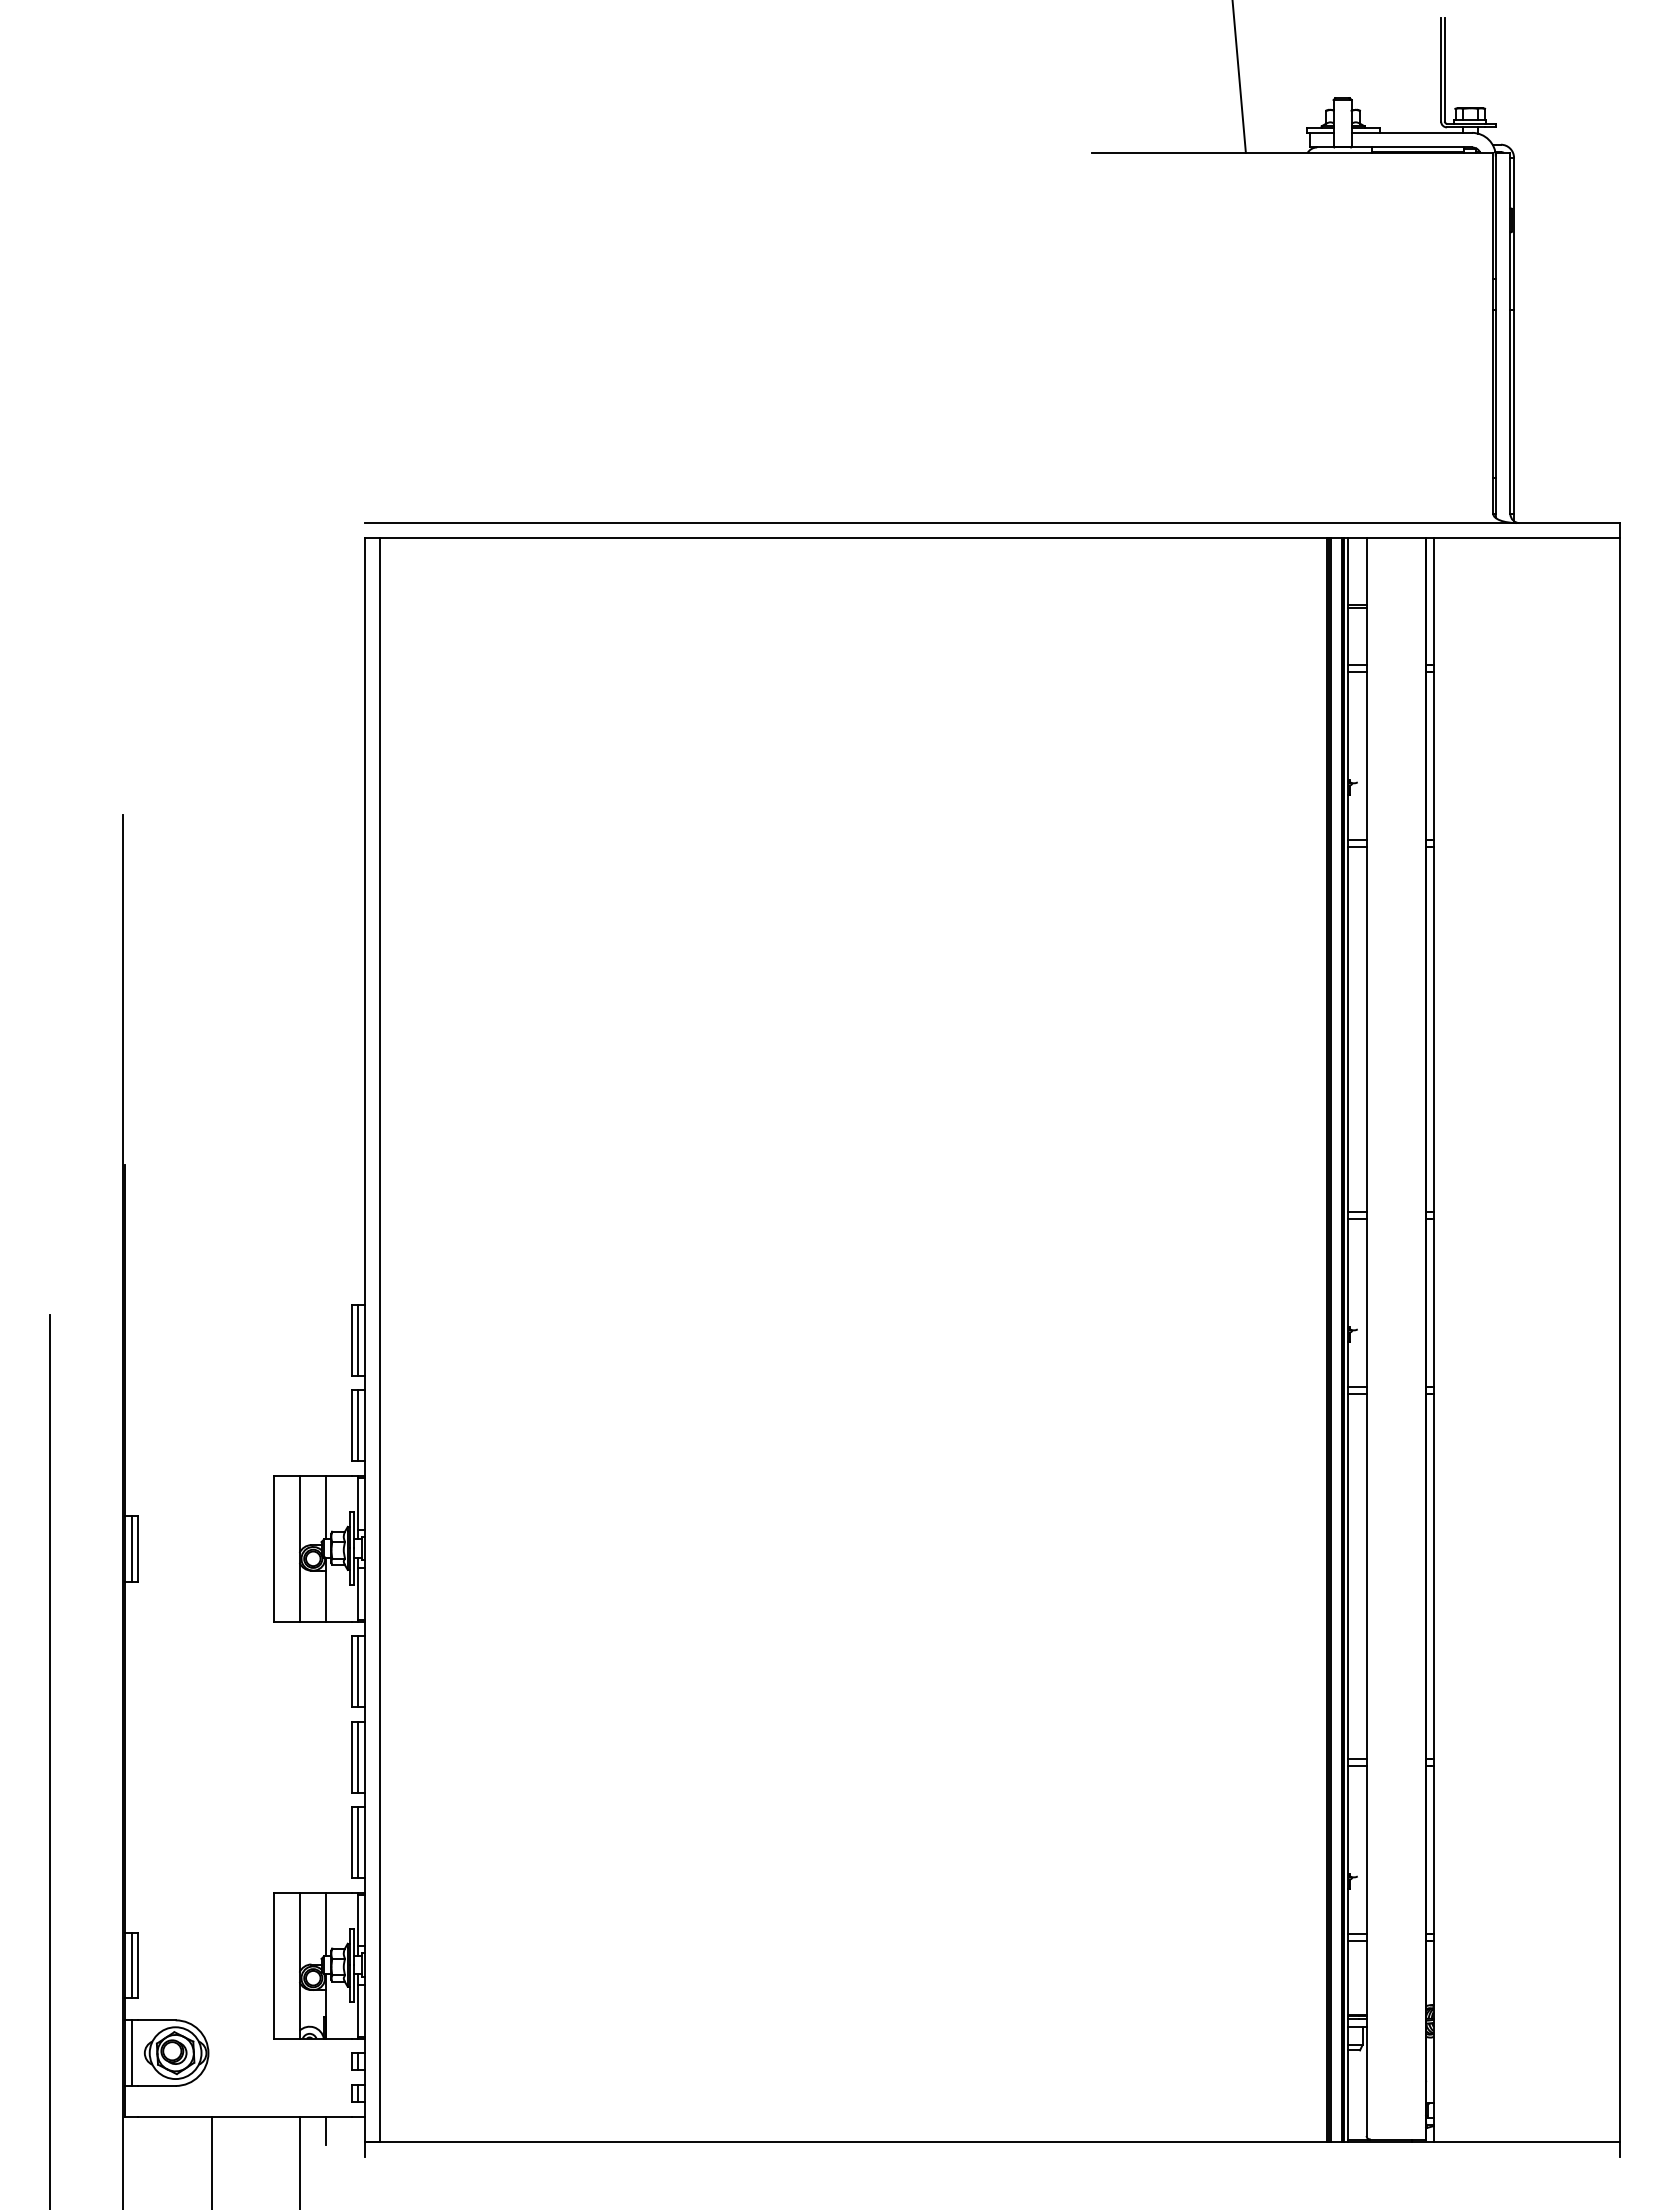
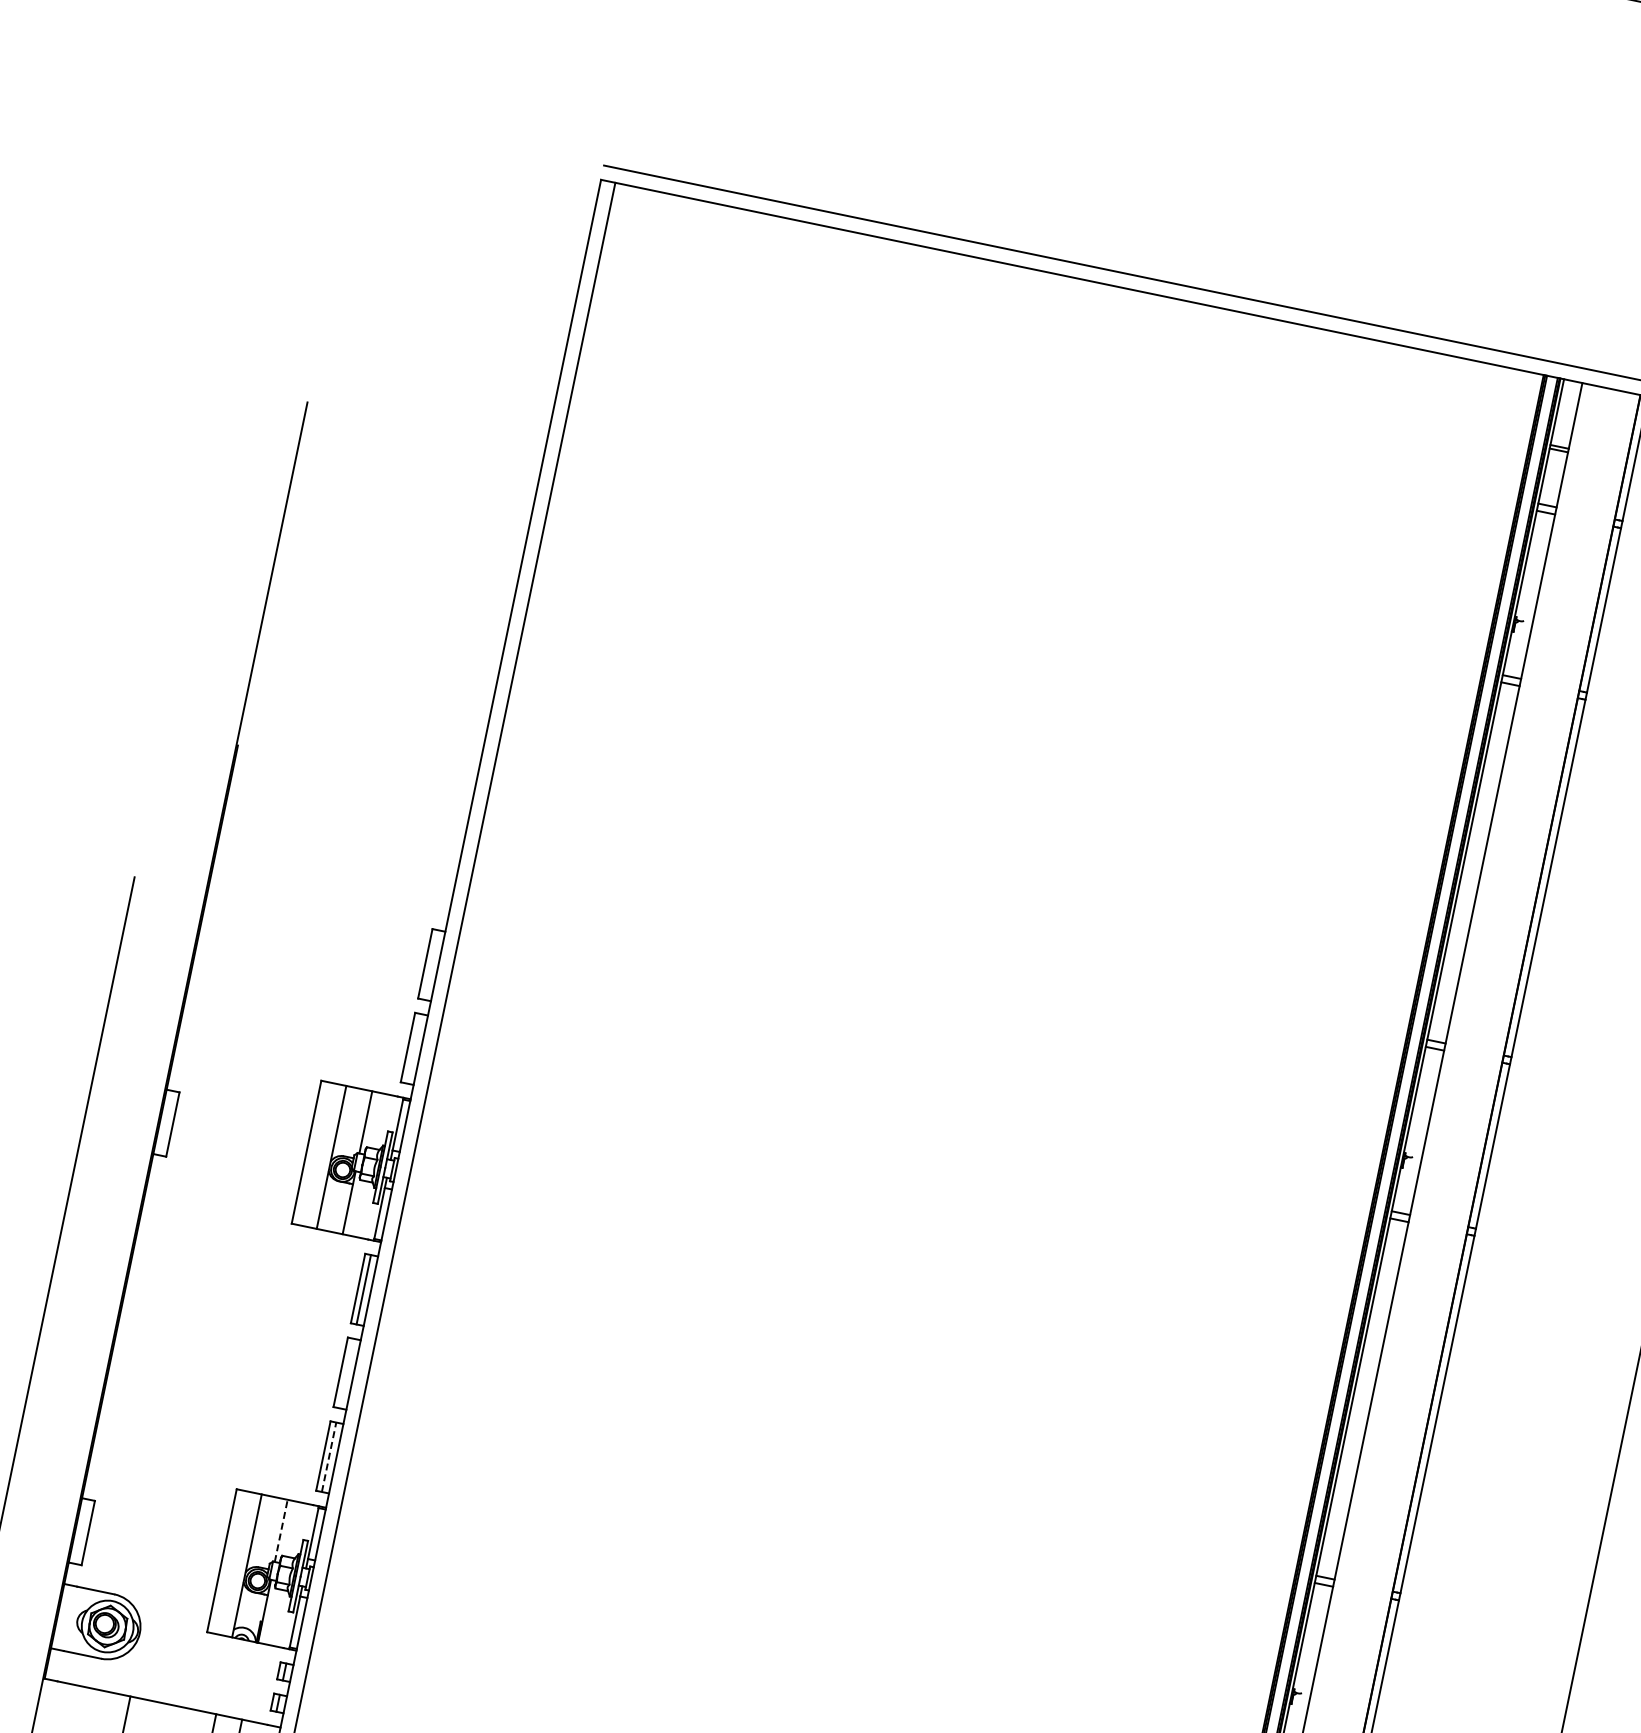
line: (357, 1339) -> (430, 964), removed
line: (357, 1425) -> (413, 1048), removed
line: (131, 1548) -> (166, 1123), removed
line: (357, 1756) -> (346, 1372), removed
line: (357, 1842) -> (328, 1456), solid -> dashed
line: (326, 1924) -> (281, 1531), solid -> dashed
line: (131, 1965) -> (82, 1531), removed
line: (131, 2052) -> (64, 1616), removed

